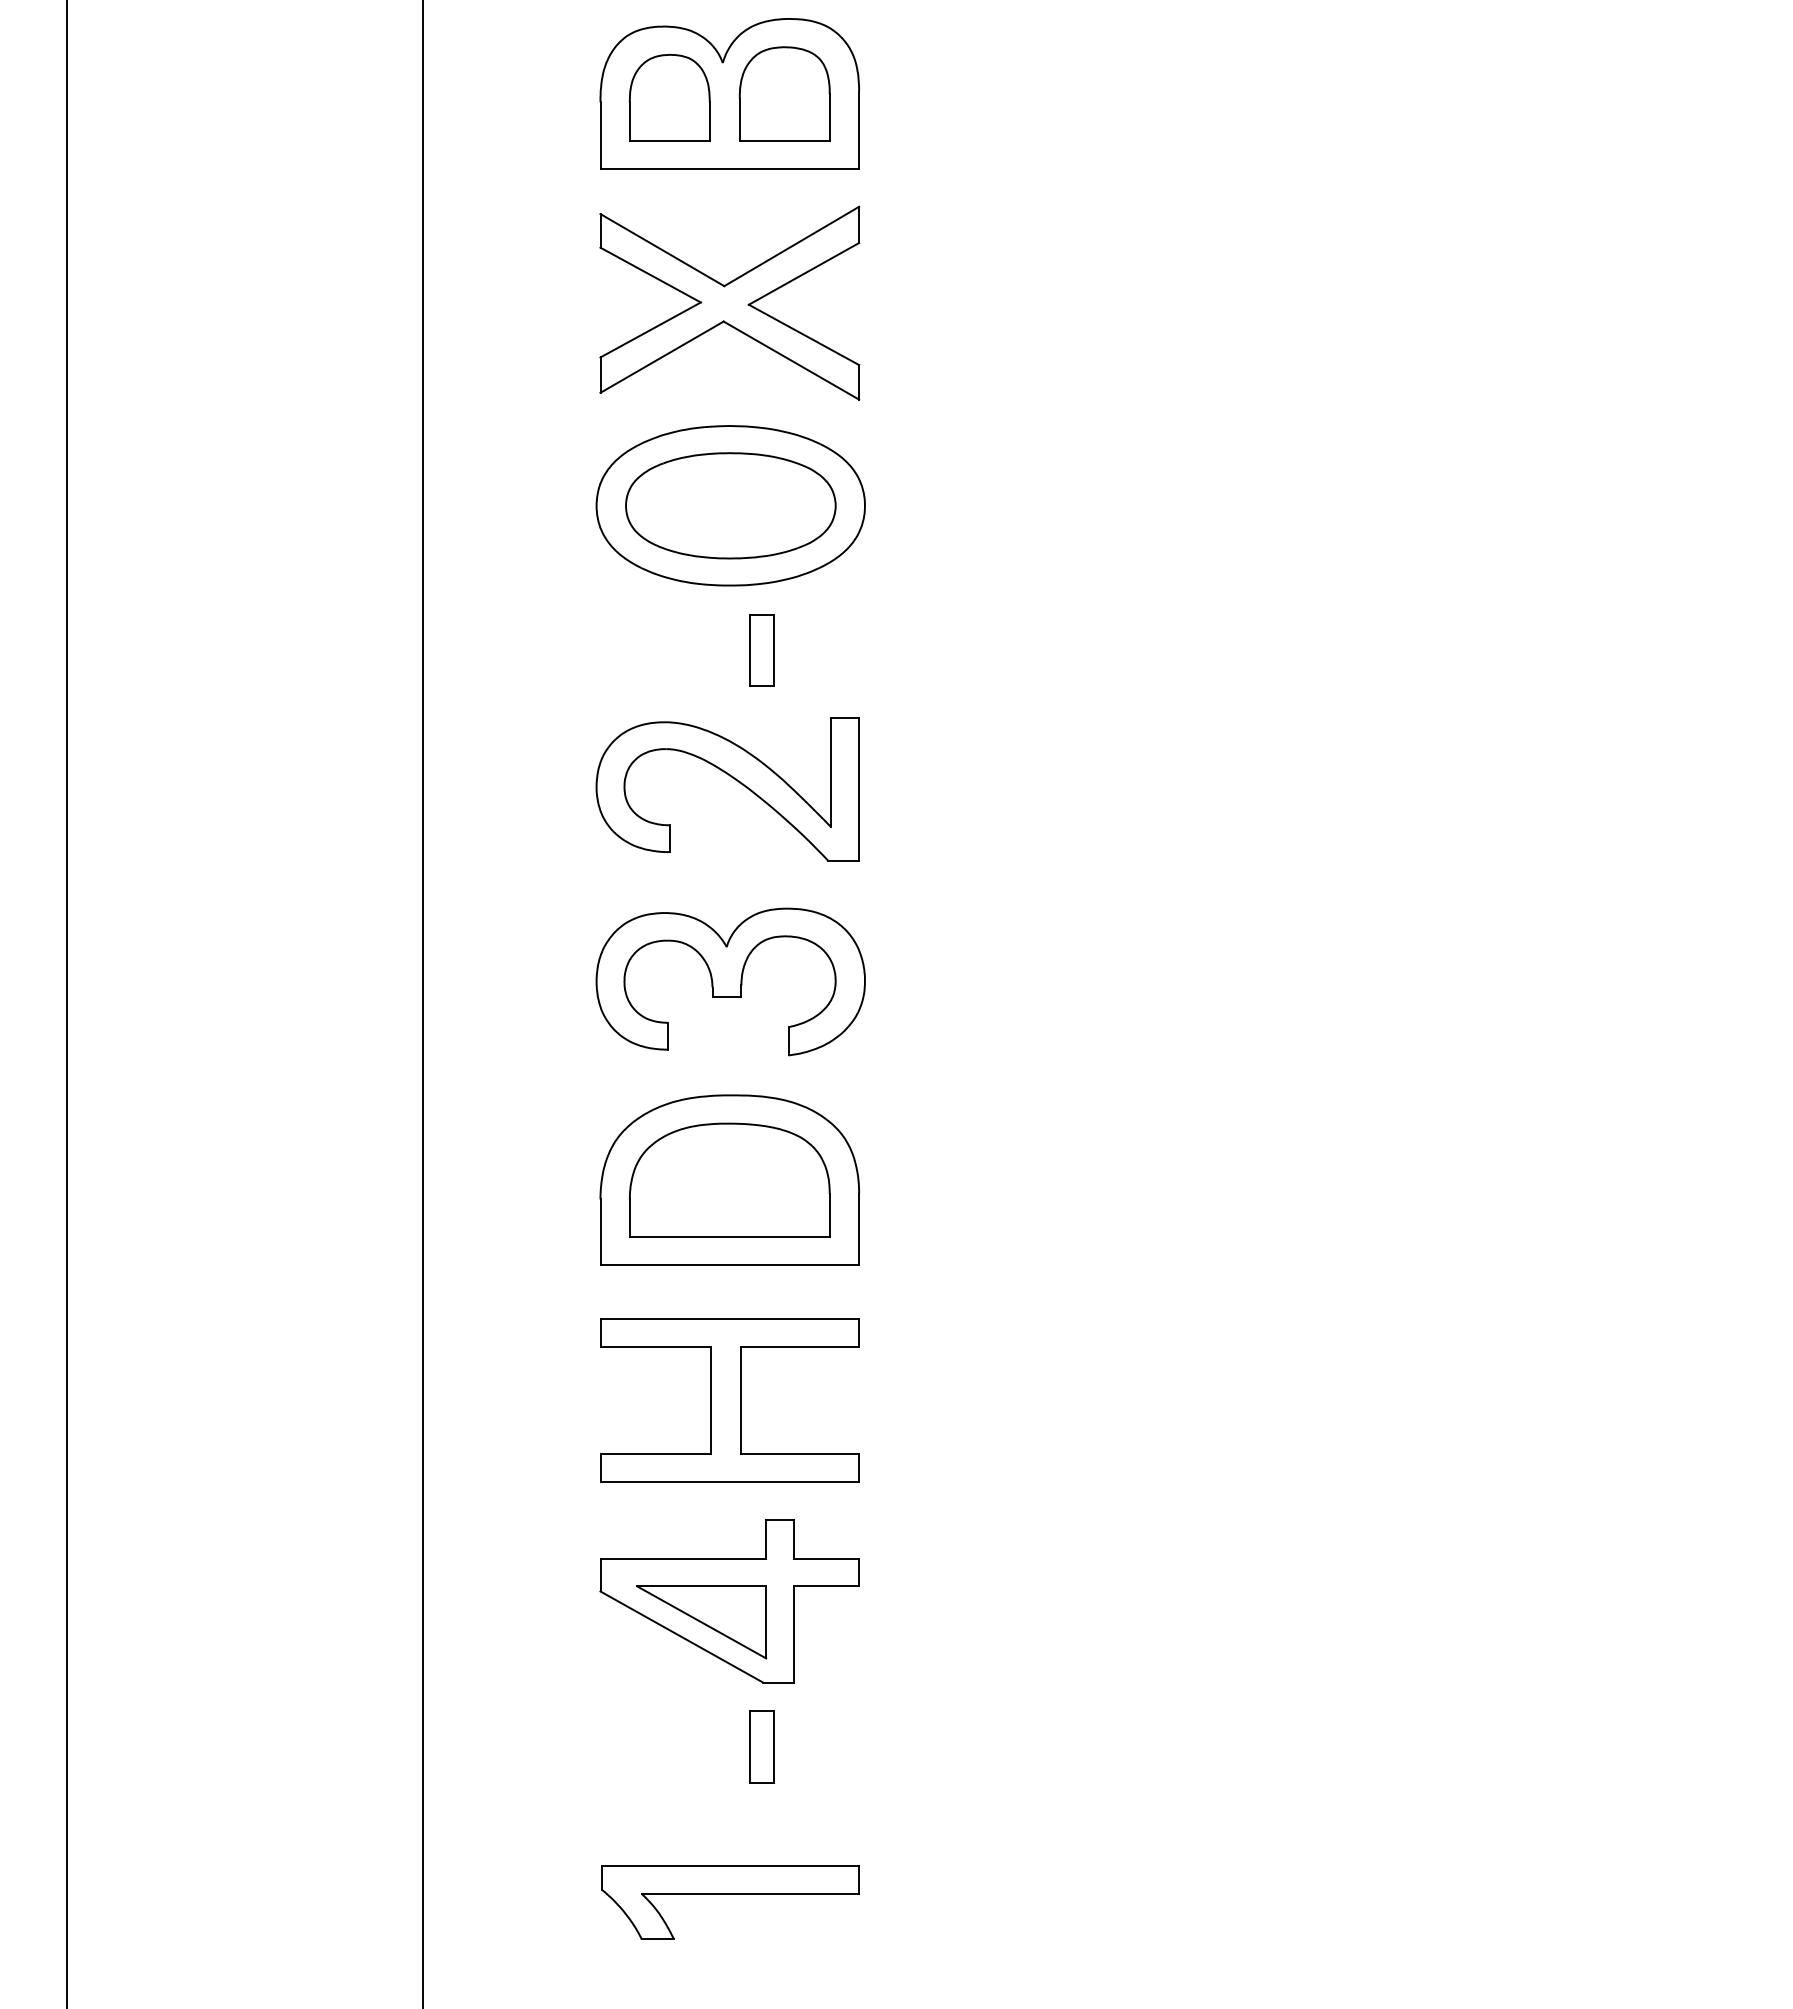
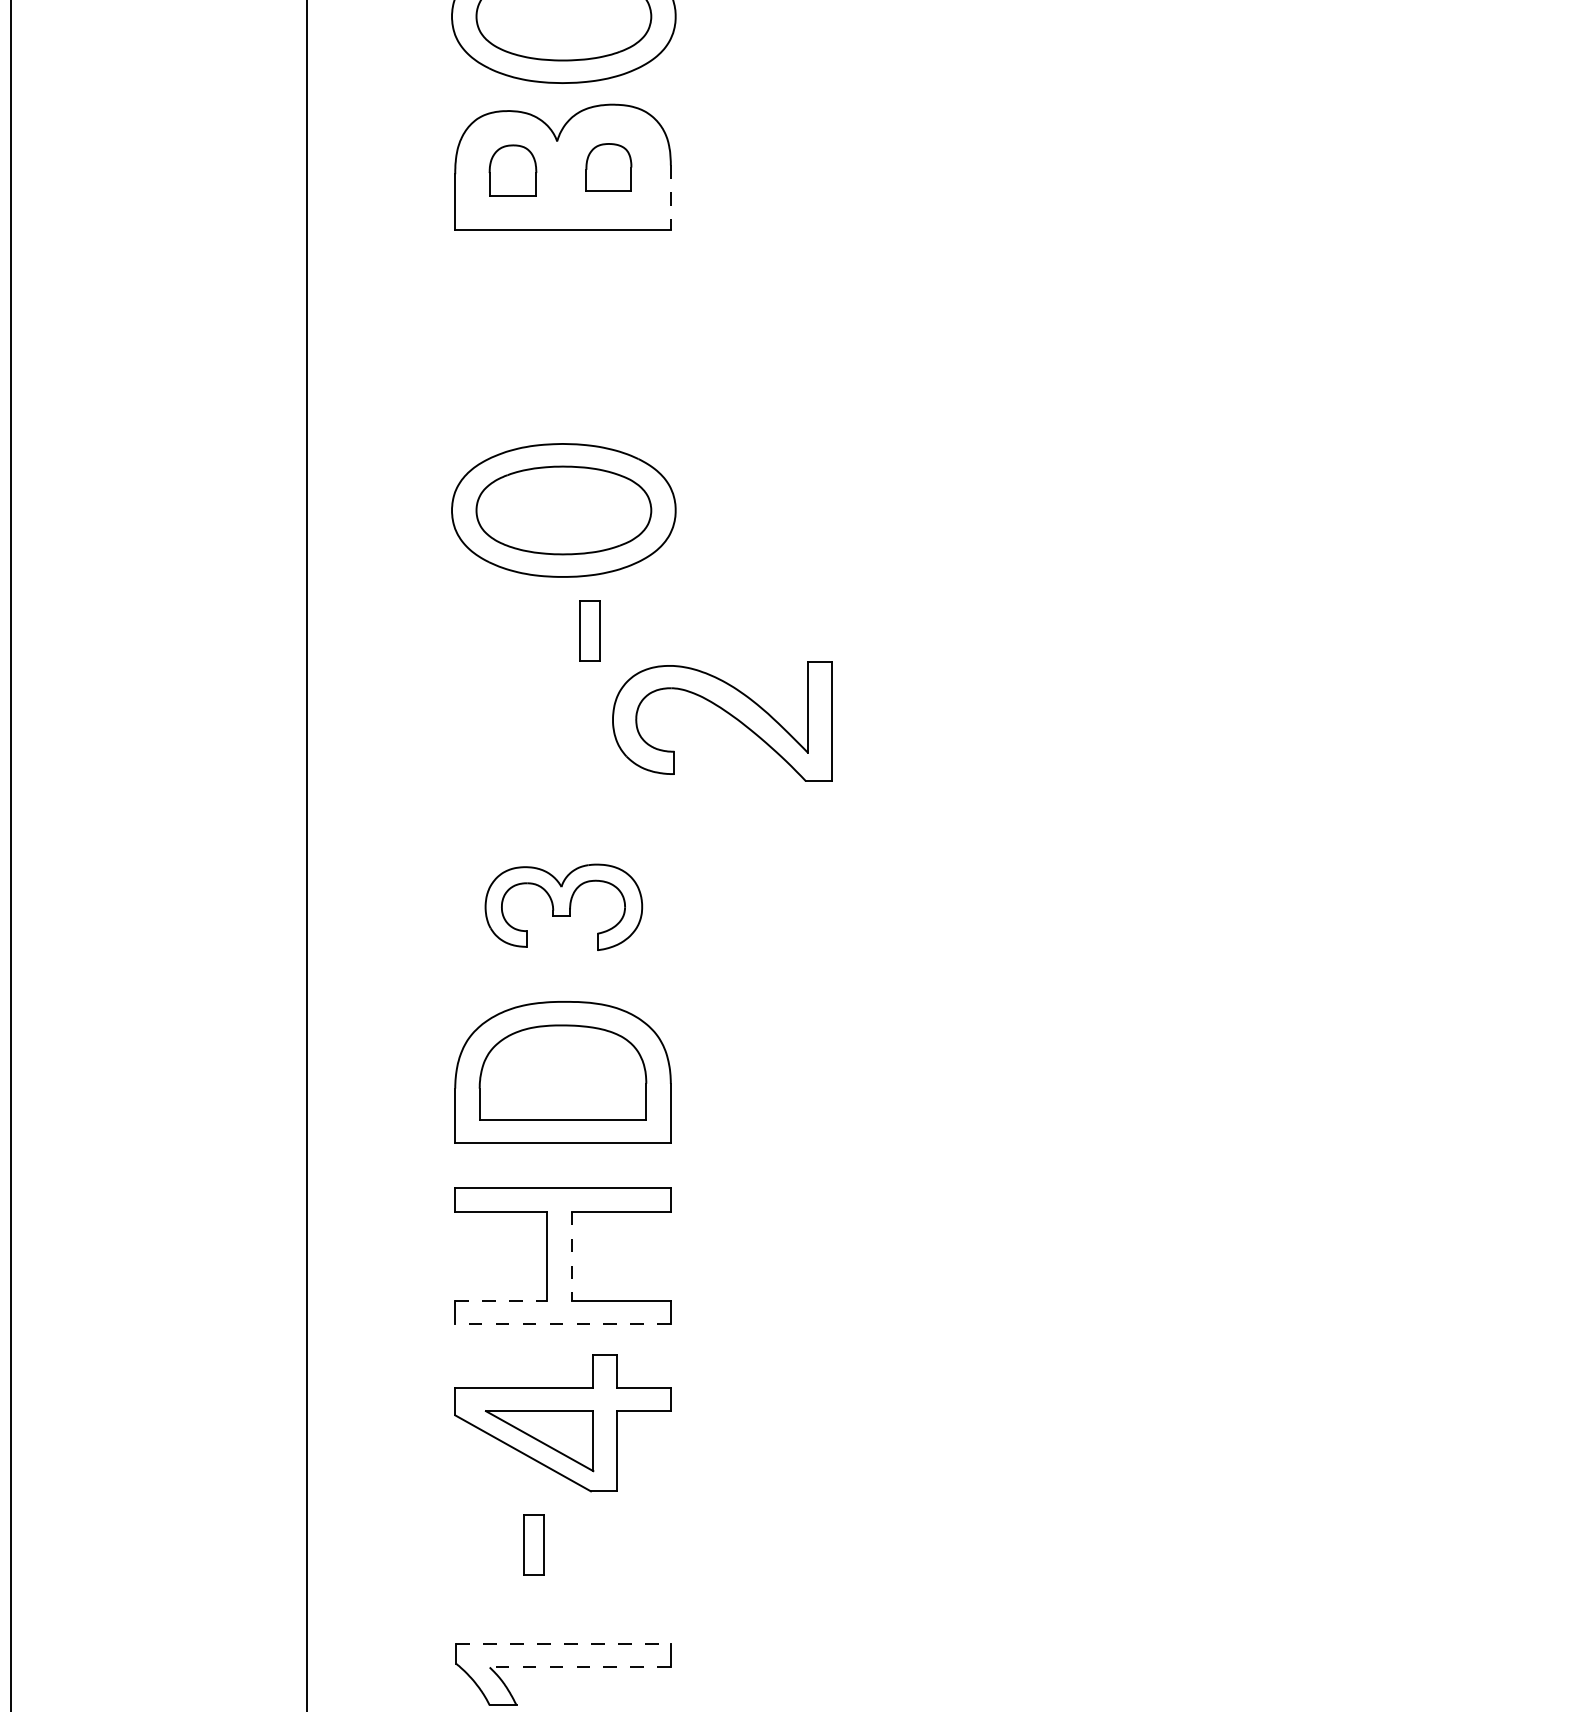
part: (784, 94) -> (608, 167), size x0.6
part: (669, 97) -> (512, 170), size x0.7
line: (858, 131) -> (670, 198), solid -> dashed
part: (729, 303) -> (562, 341), removed
part: (735, 780) -> (728, 714), moved
part: (730, 982) -> (563, 907), size x0.7
line: (741, 1400) -> (572, 1256), solid -> dashed
line: (655, 1453) -> (501, 1300), solid -> dashed
line: (730, 1482) -> (563, 1324), solid -> dashed
part: (761, 1746) -> (533, 1544), moved
line: (731, 1866) -> (564, 1644), solid -> dashed
line: (750, 1894) -> (580, 1667), solid -> dashed

